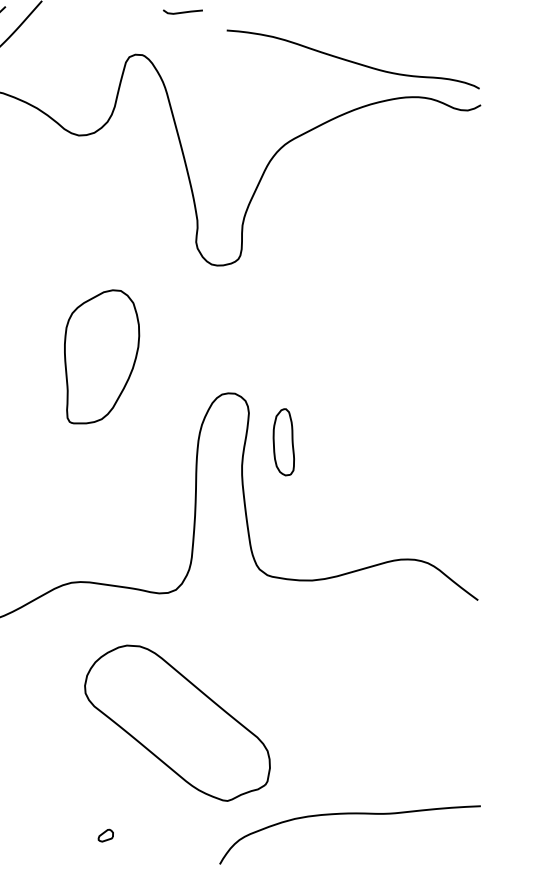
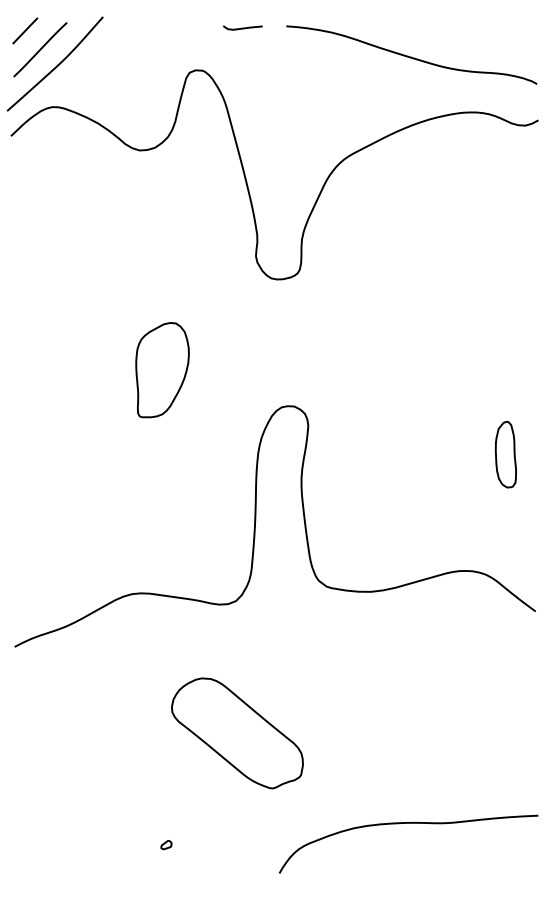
curve: (352, 60) -> (411, 56), moved
part: (101, 357) -> (162, 370), size x0.71
part: (283, 442) -> (505, 454), moved
part: (177, 723) -> (237, 733), size x0.71
part: (105, 836) -> (166, 845), size x0.71

